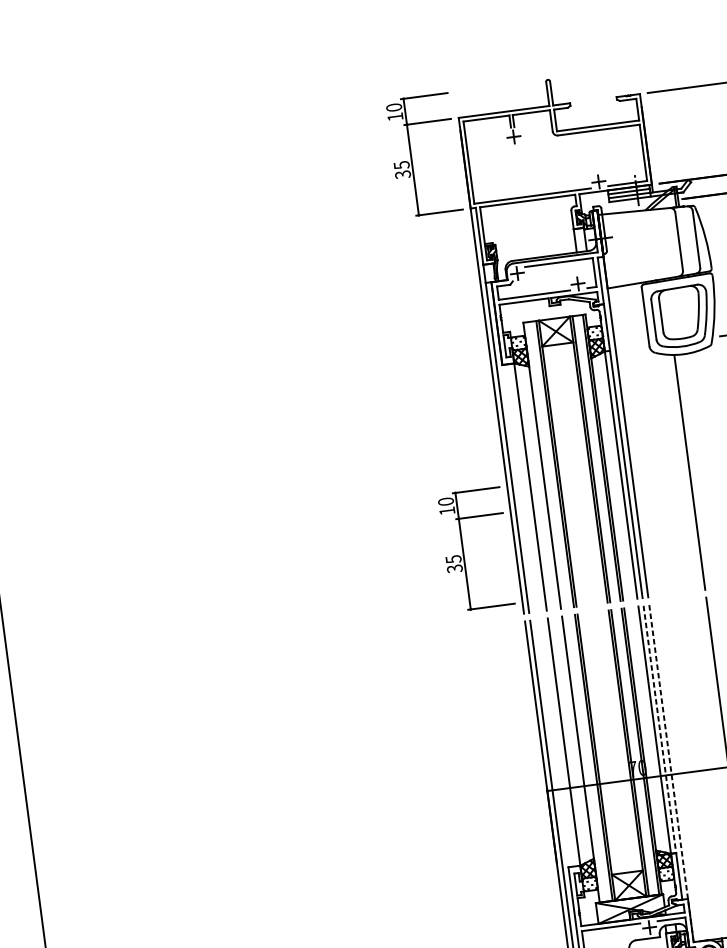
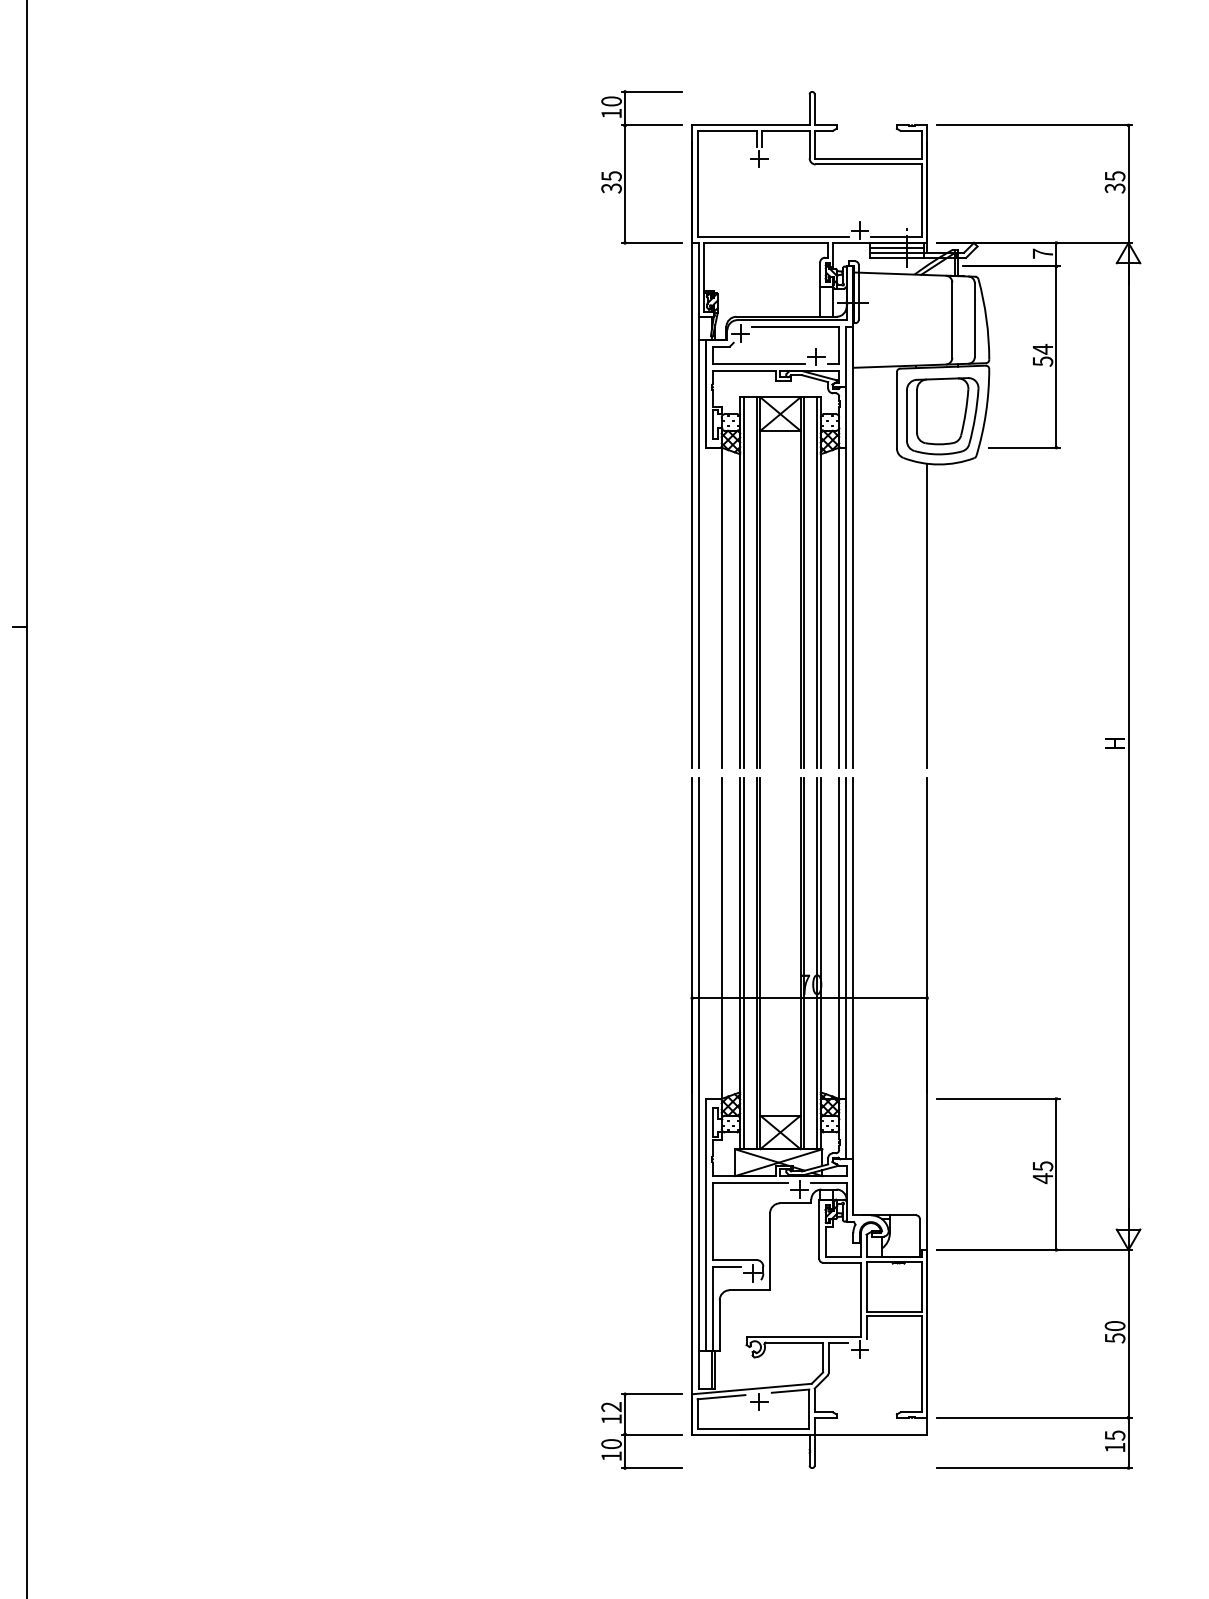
line: (544, 465) -> (743, 582), added
part: (463, 551) -> (625, 678), removed
line: (659, 730) -> (845, 939), dashed -> solid
line: (583, 759) -> (743, 963), added
line: (671, 773) -> (853, 996), dashed -> solid

